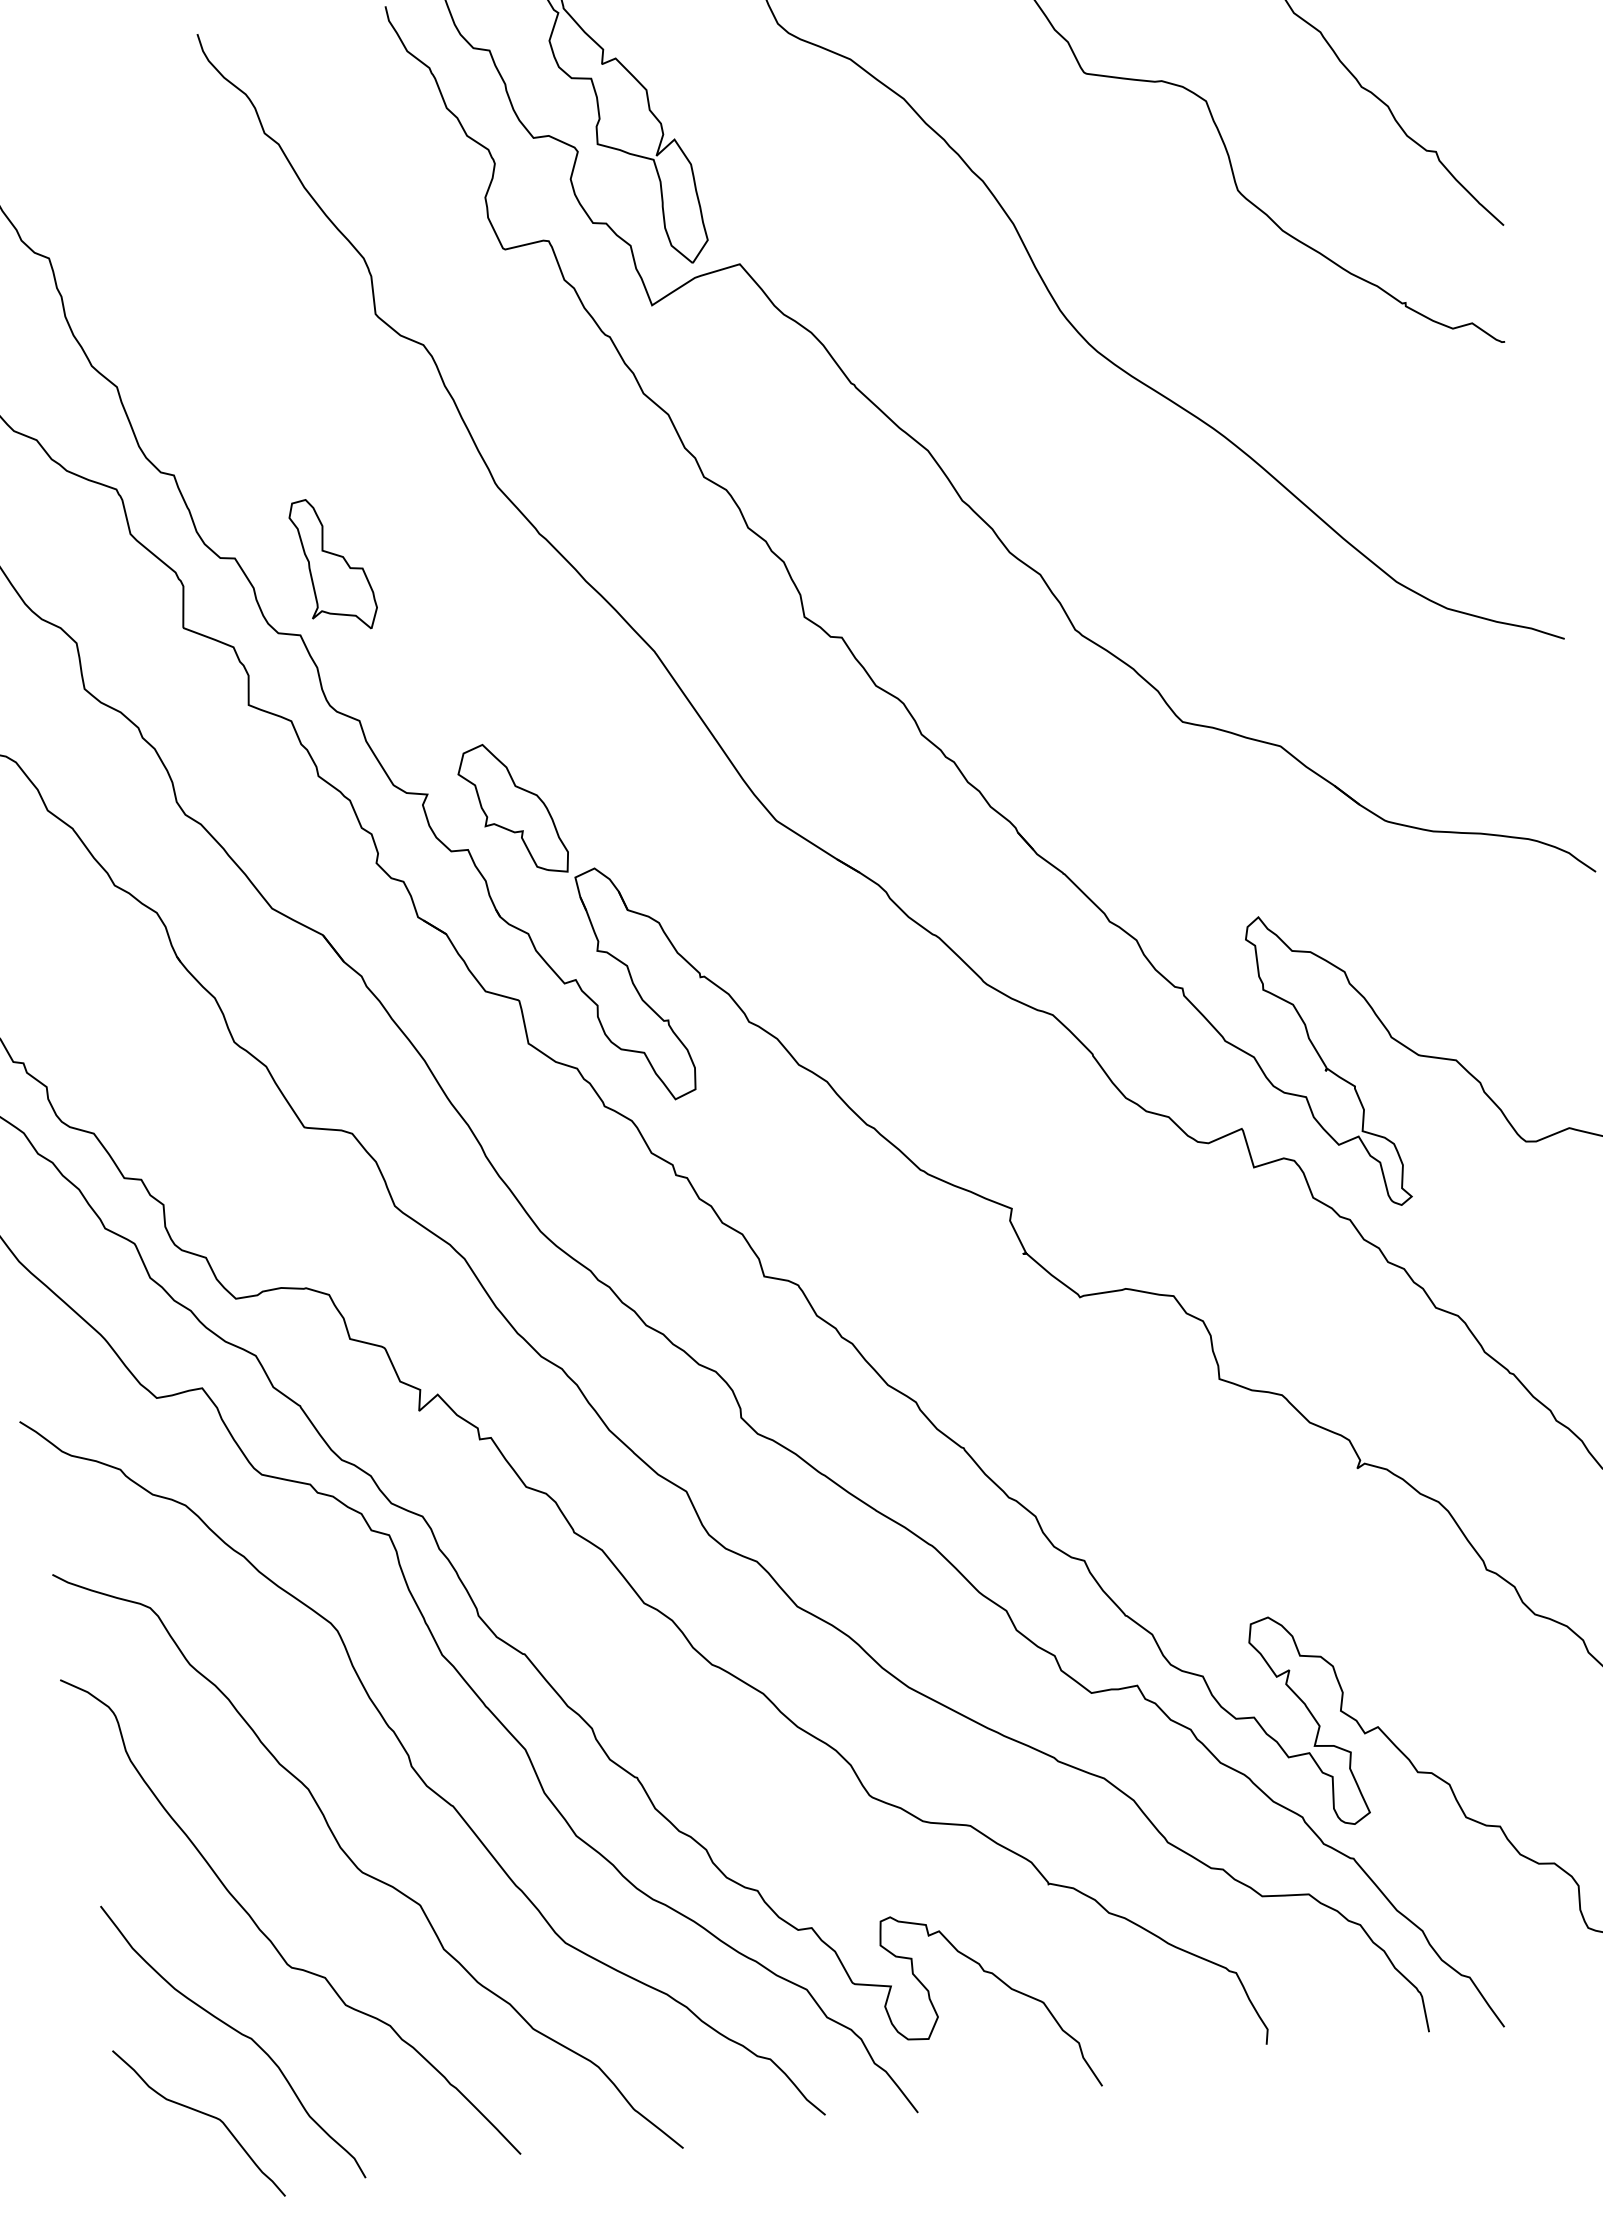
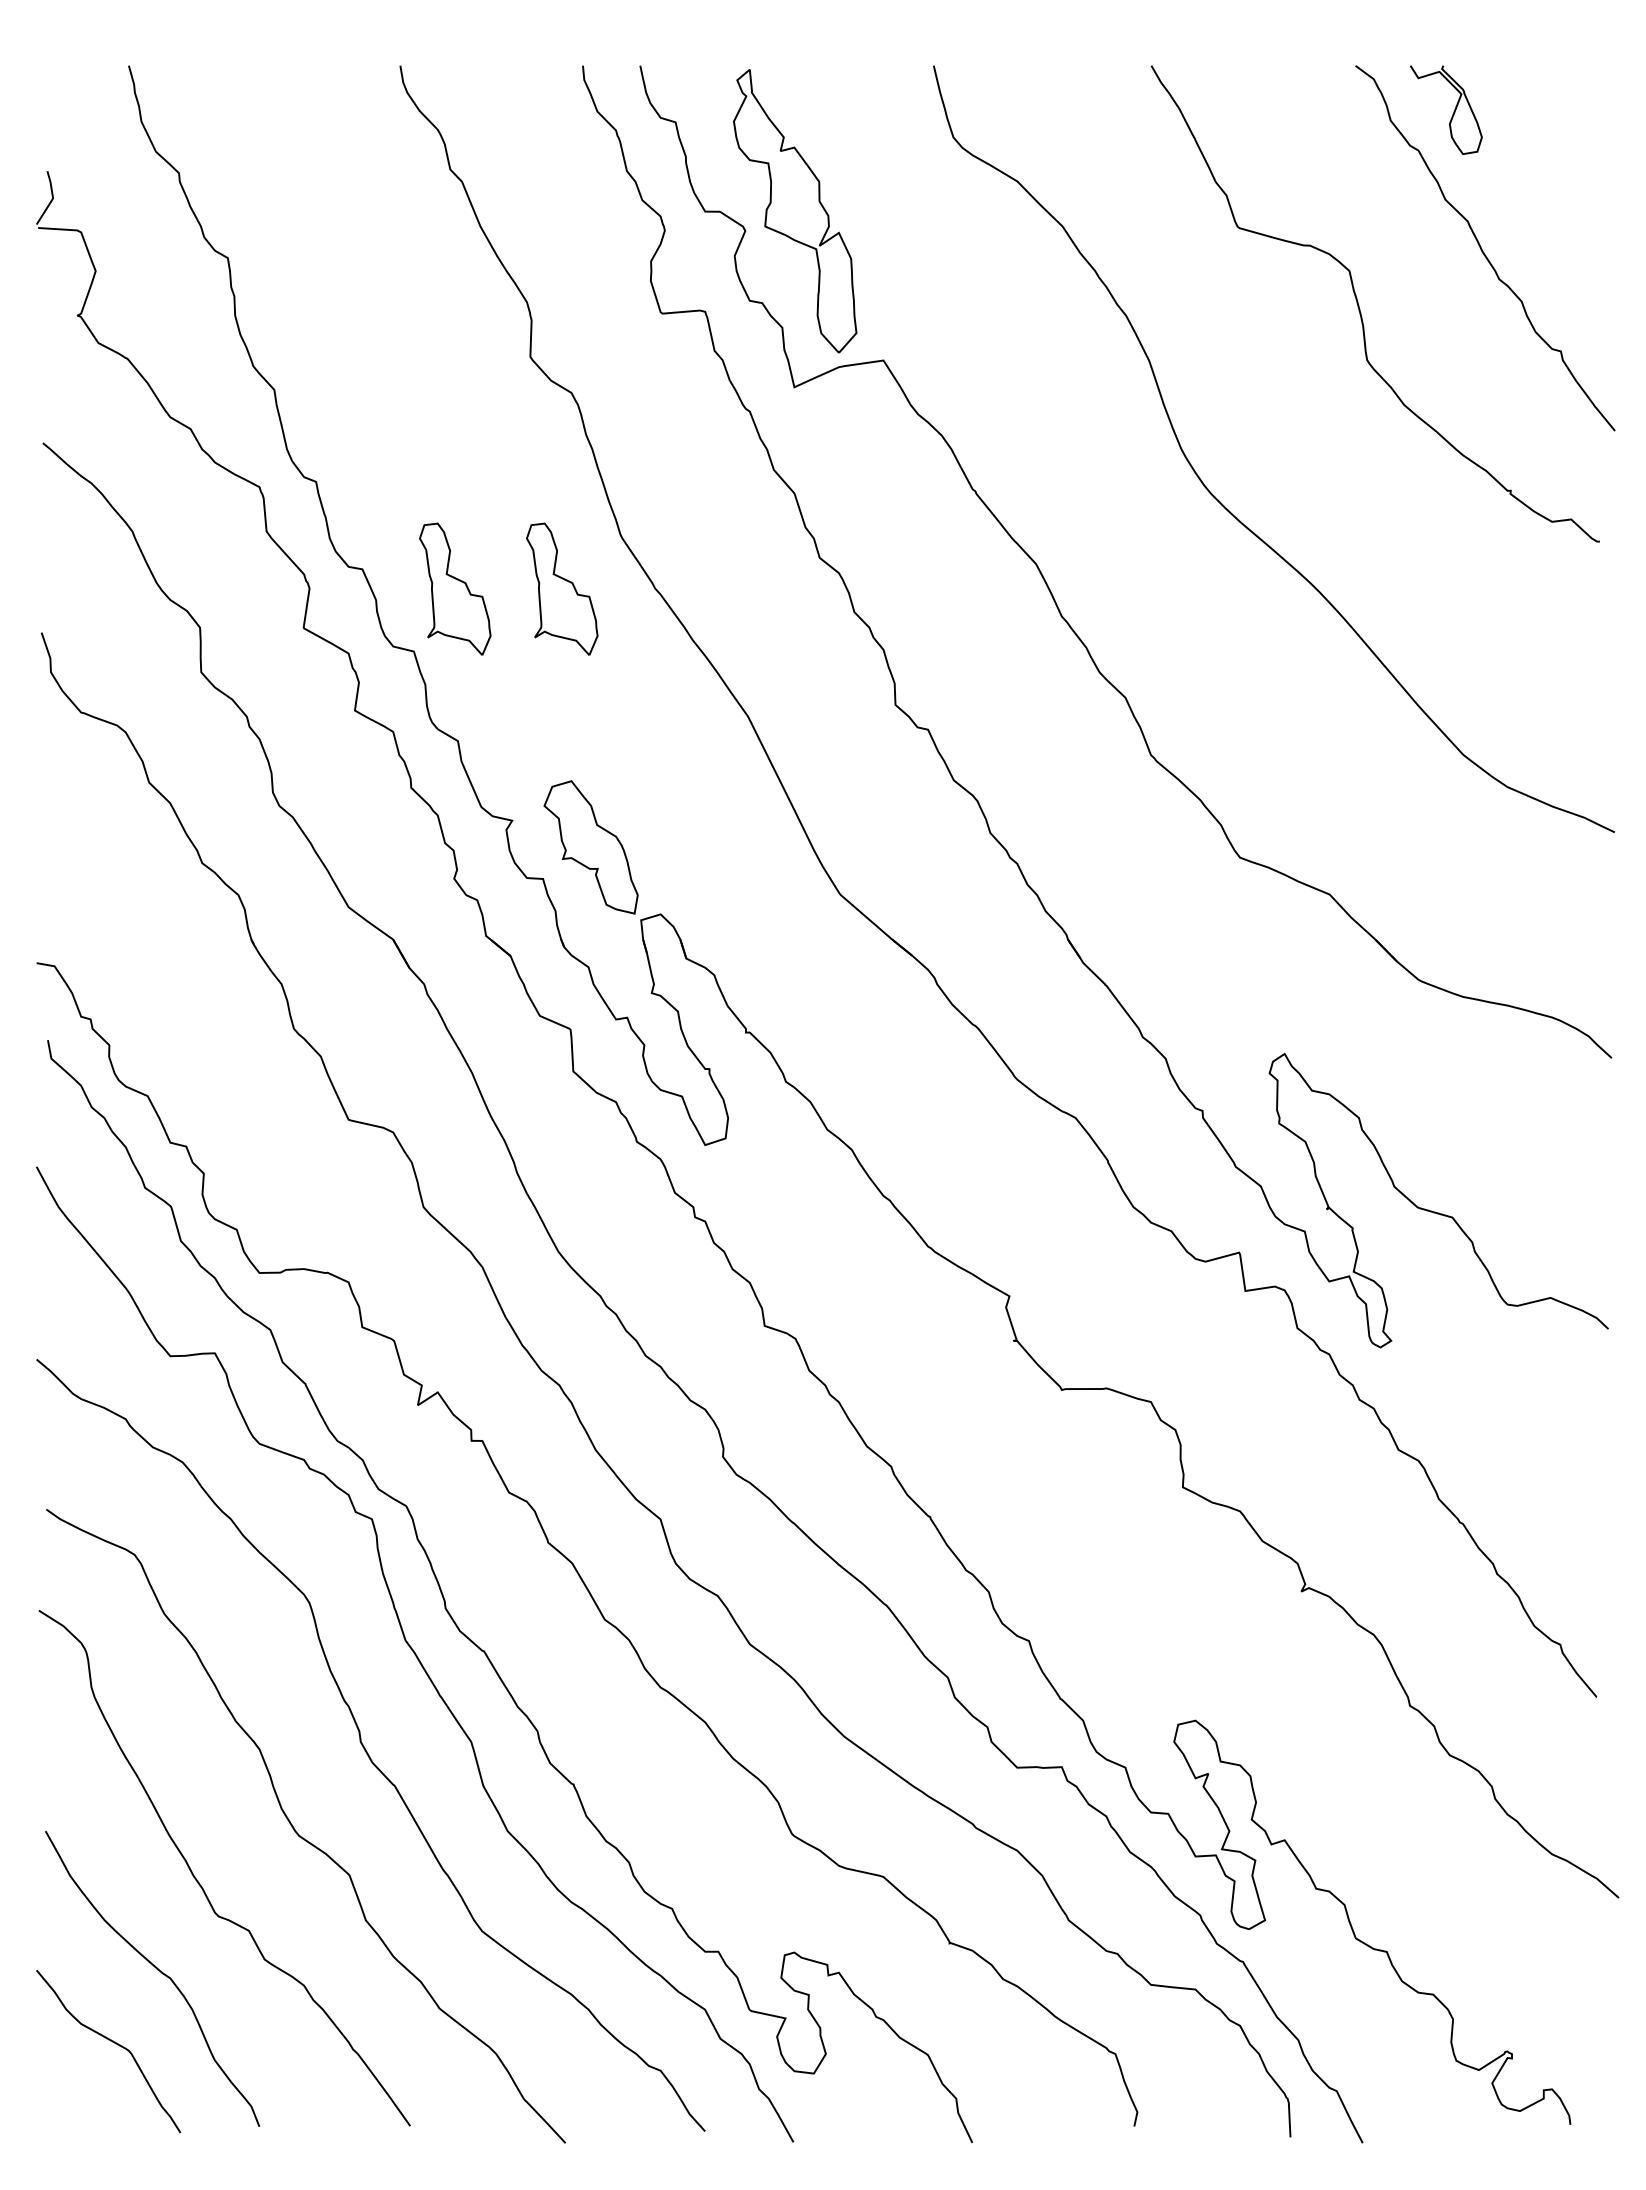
part: (443, 547) -> (562, 588), added

